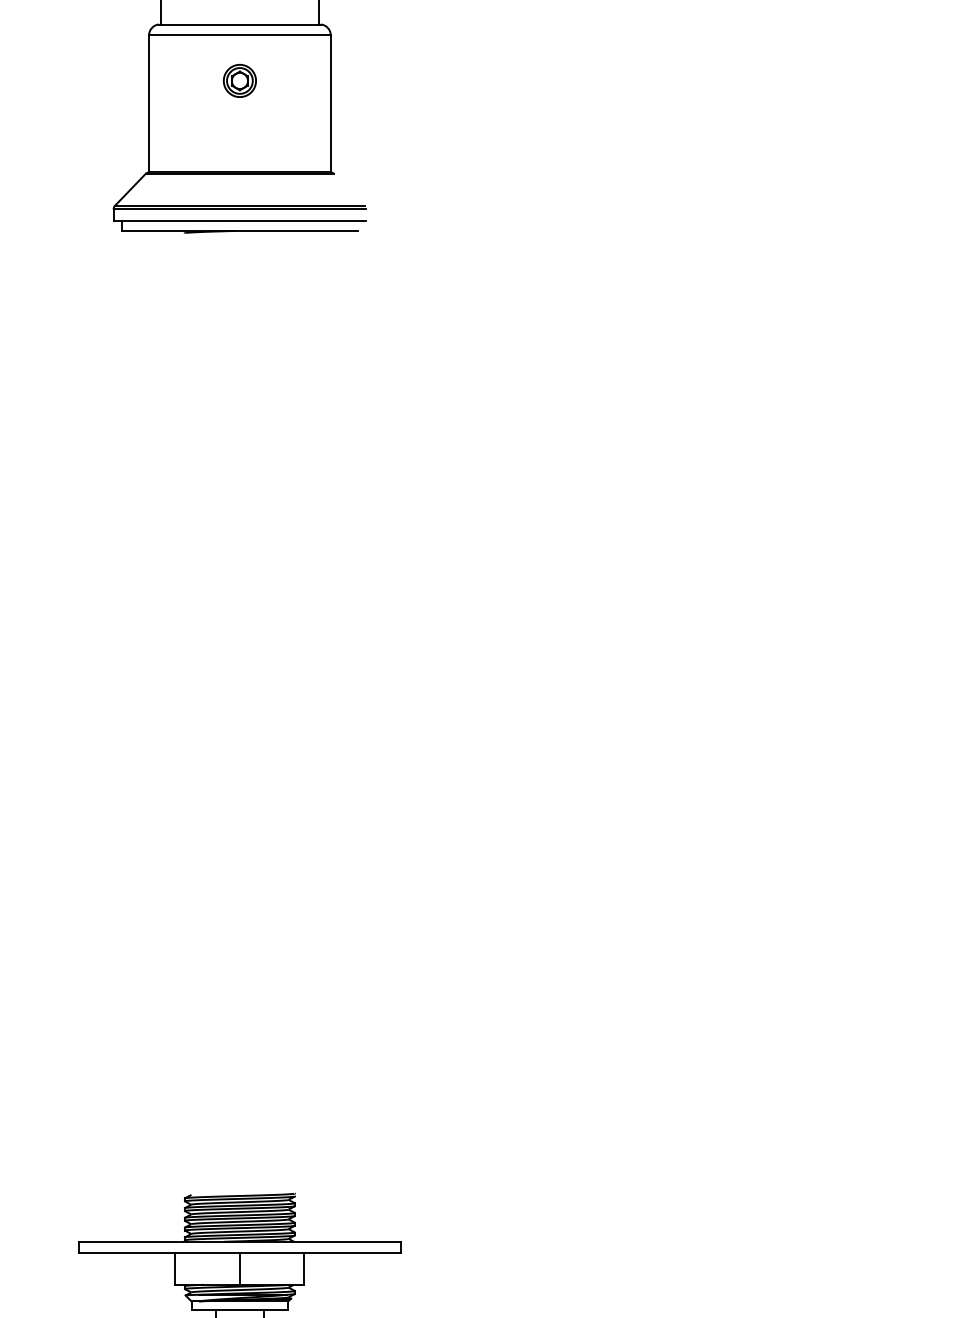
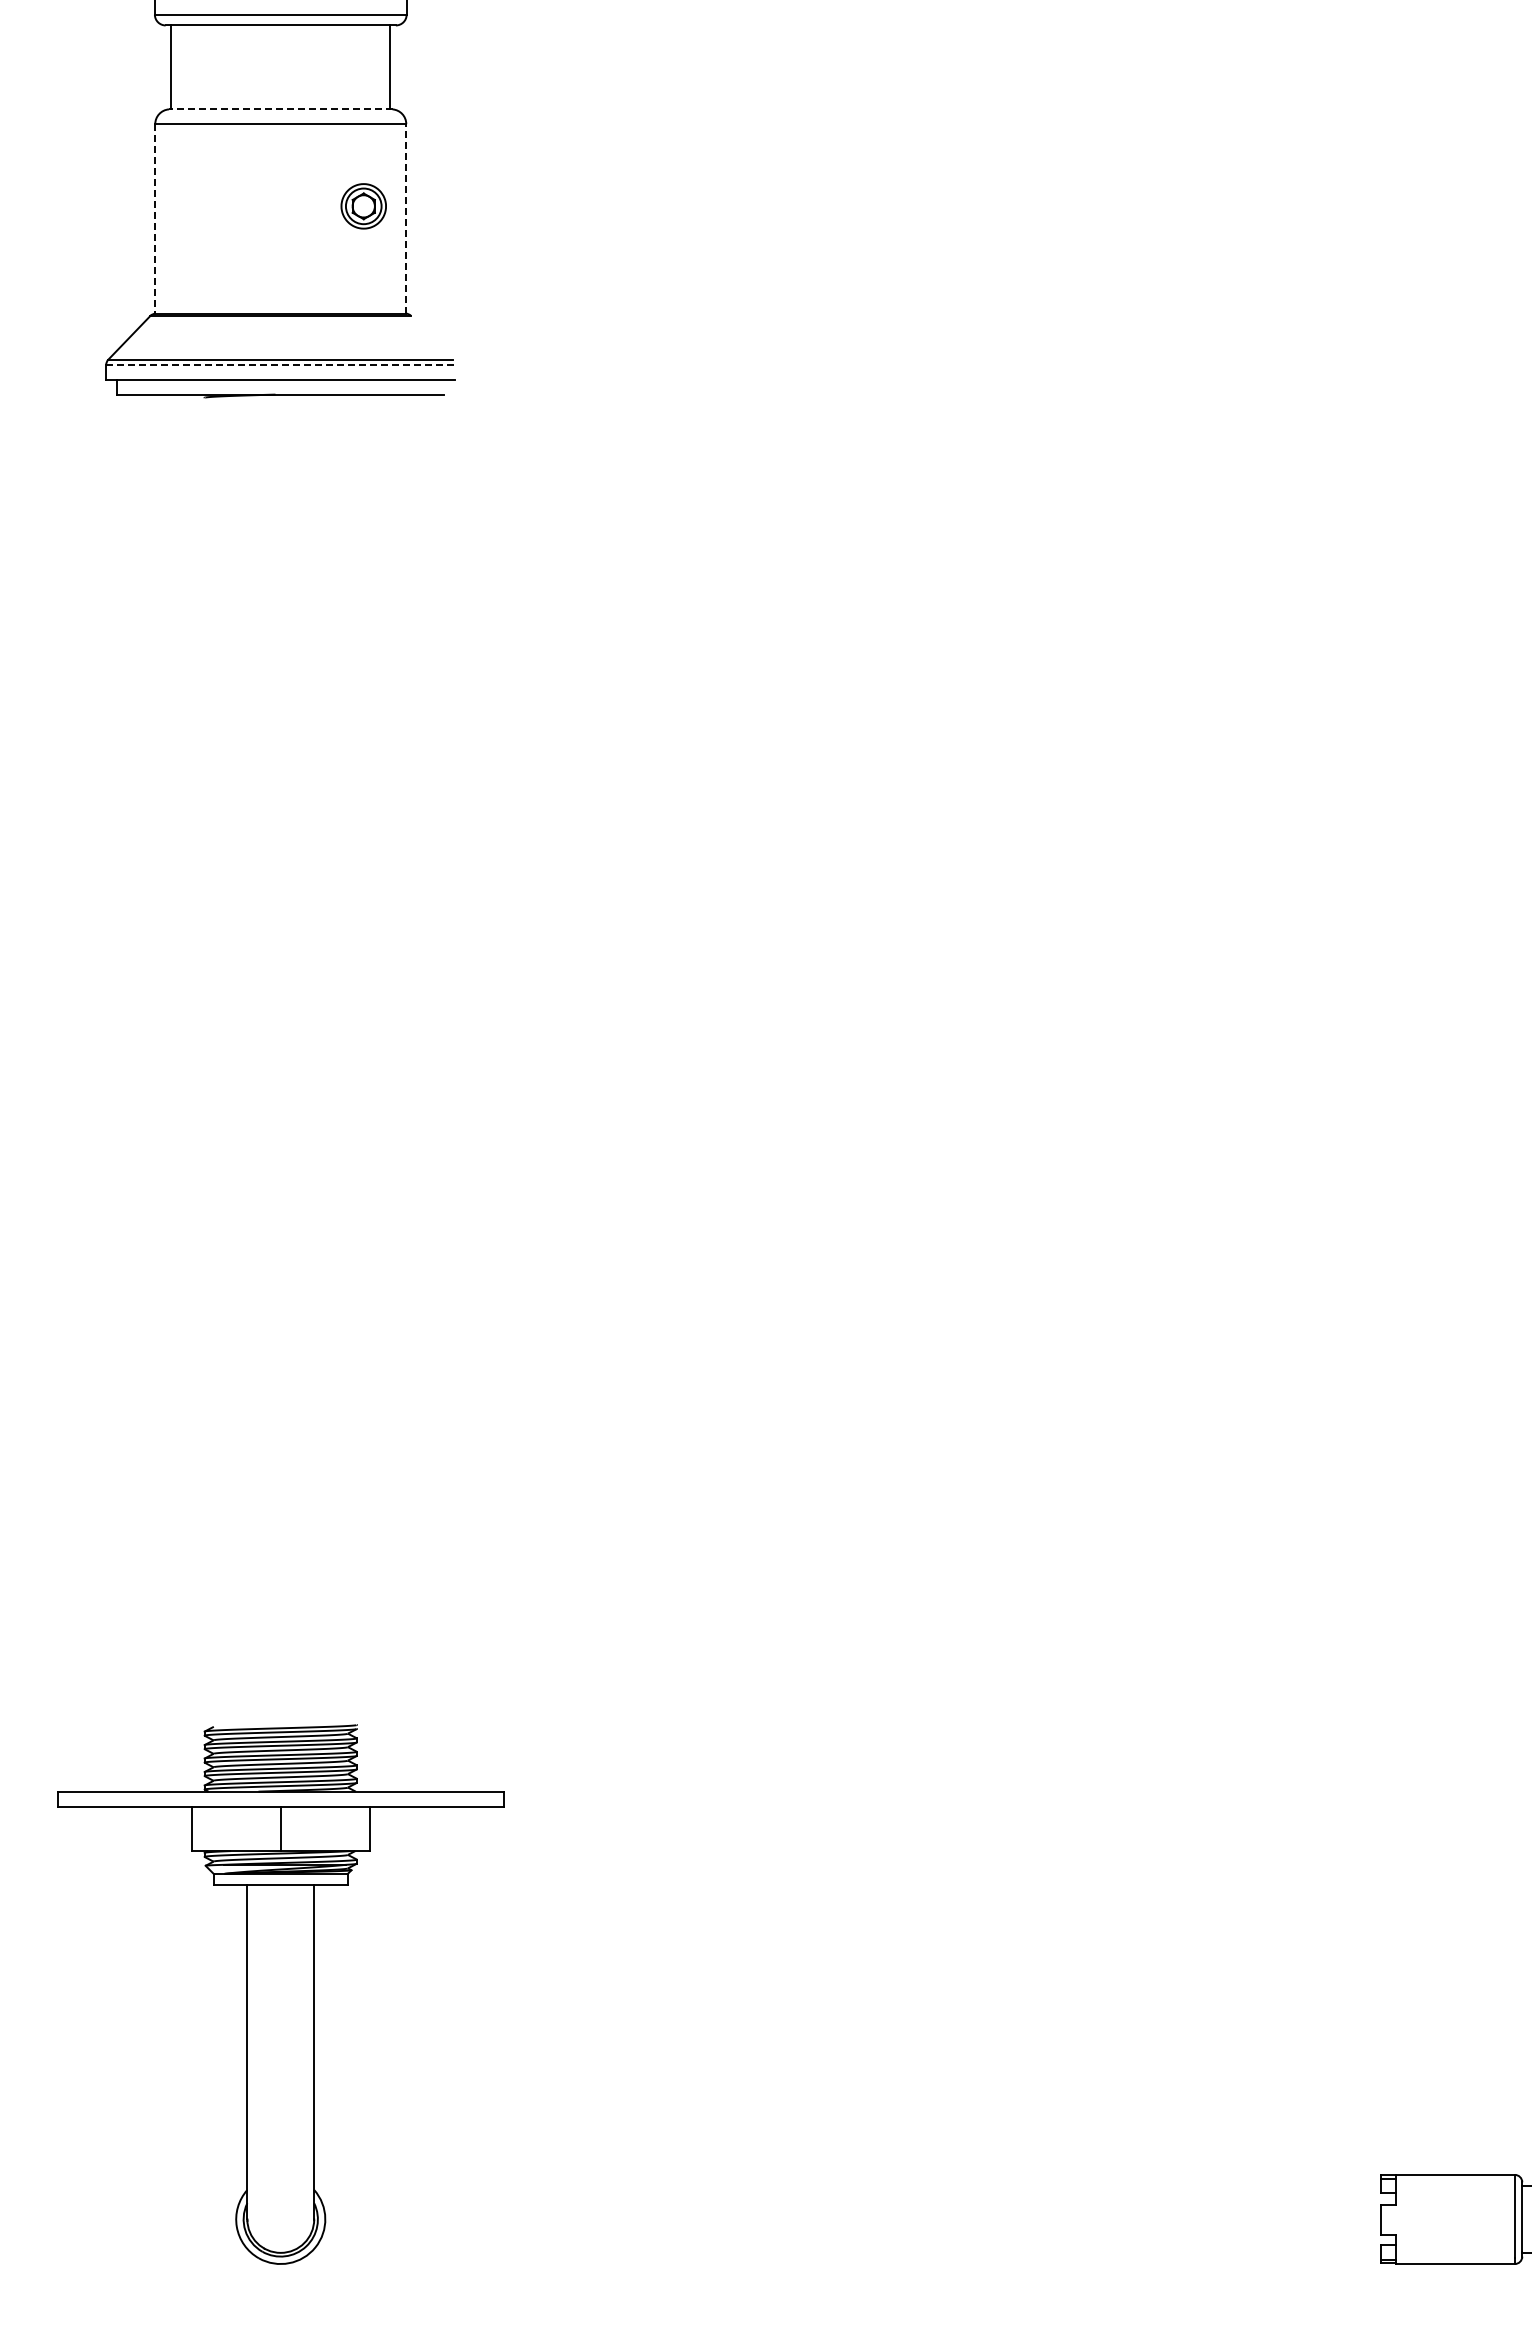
line: (239, 24) -> (280, 109), solid -> dashed
part: (239, 81) -> (363, 206), moved
line: (149, 103) -> (155, 218), solid -> dashed
line: (330, 103) -> (406, 218), solid -> dashed
line: (239, 209) -> (280, 364), solid -> dashed

